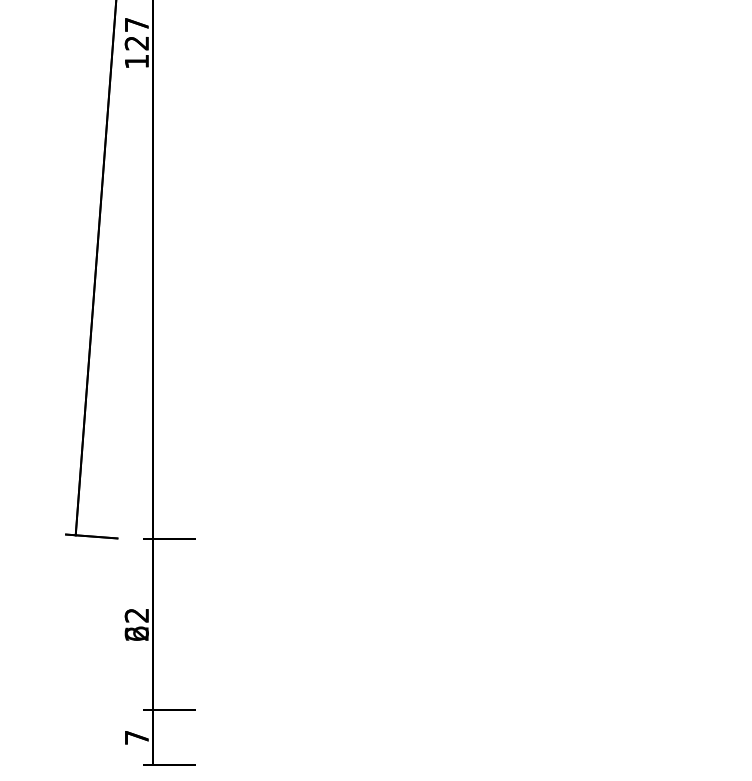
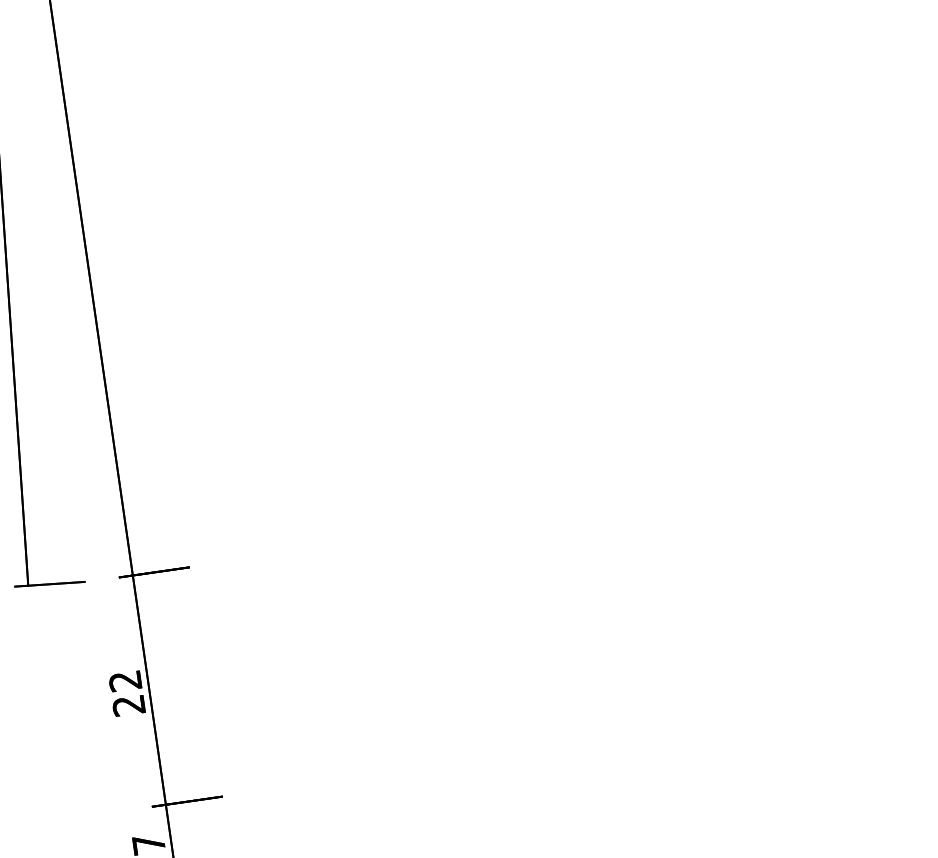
text: (136, 633) -> (128, 705), 62 -> 22

